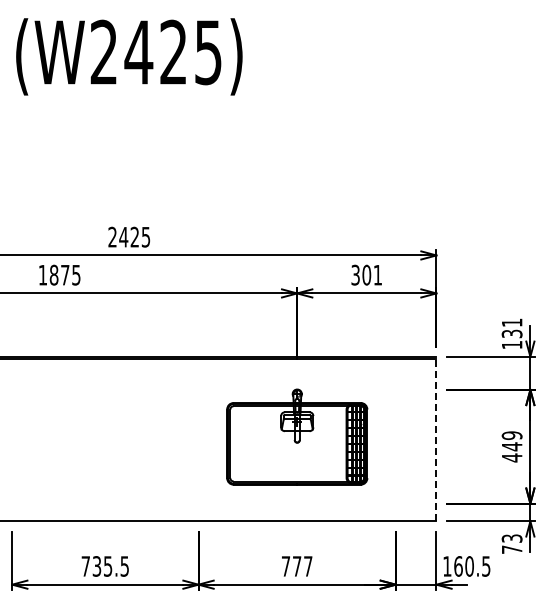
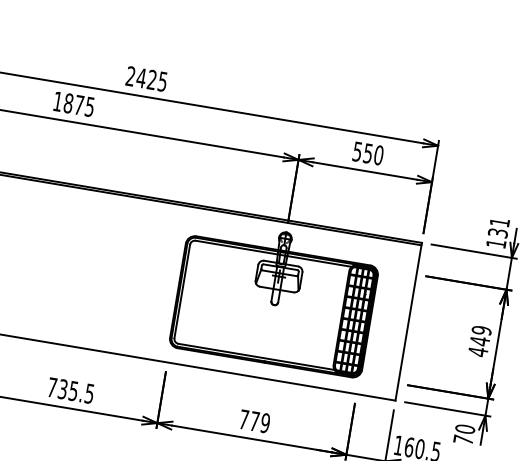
text: (366, 274) -> (368, 152), 301 -> 550
part: (297, 436) -> (275, 297), size x1.43
line: (436, 438) -> (408, 321), dashed -> solid
text: (511, 538) -> (464, 429), 73 -> 70
text: (307, 566) -> (264, 423), 777 -> 779

